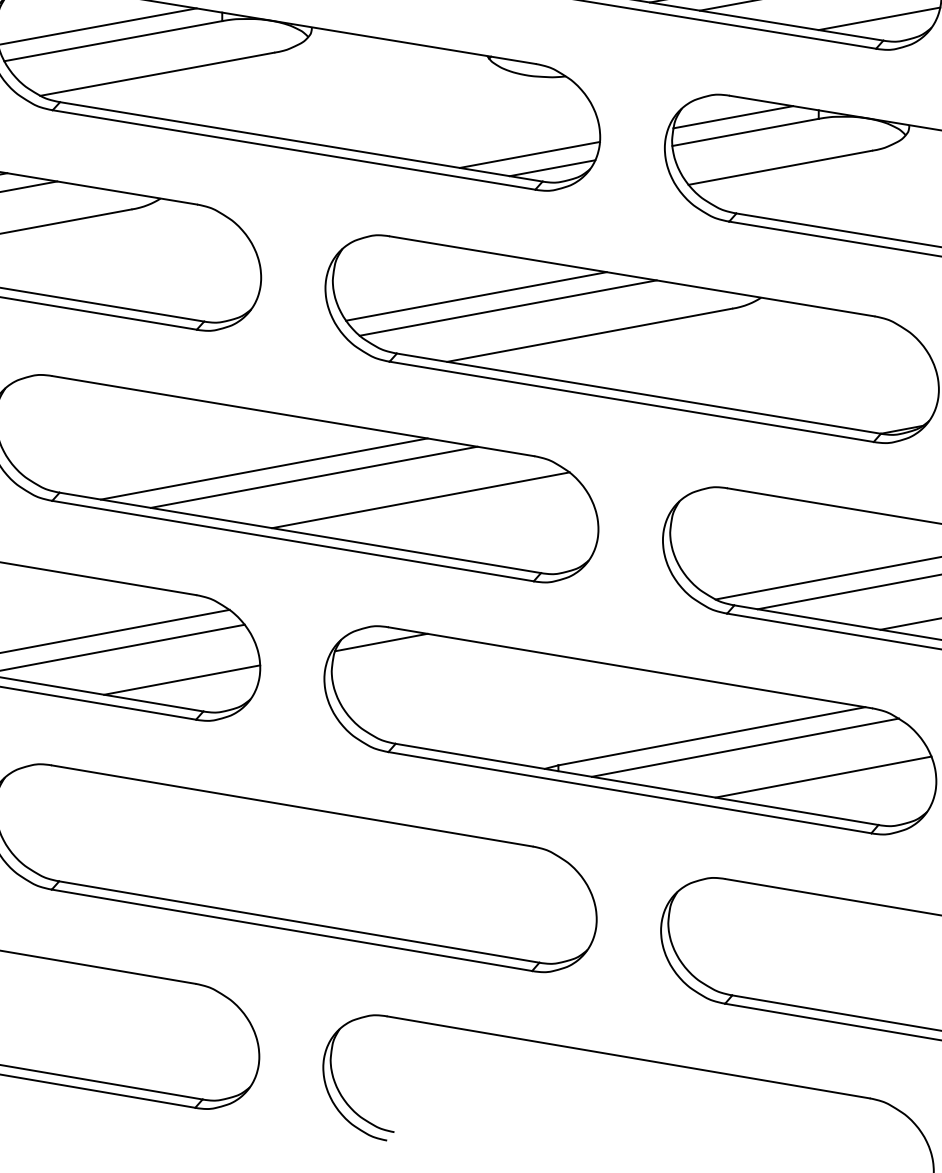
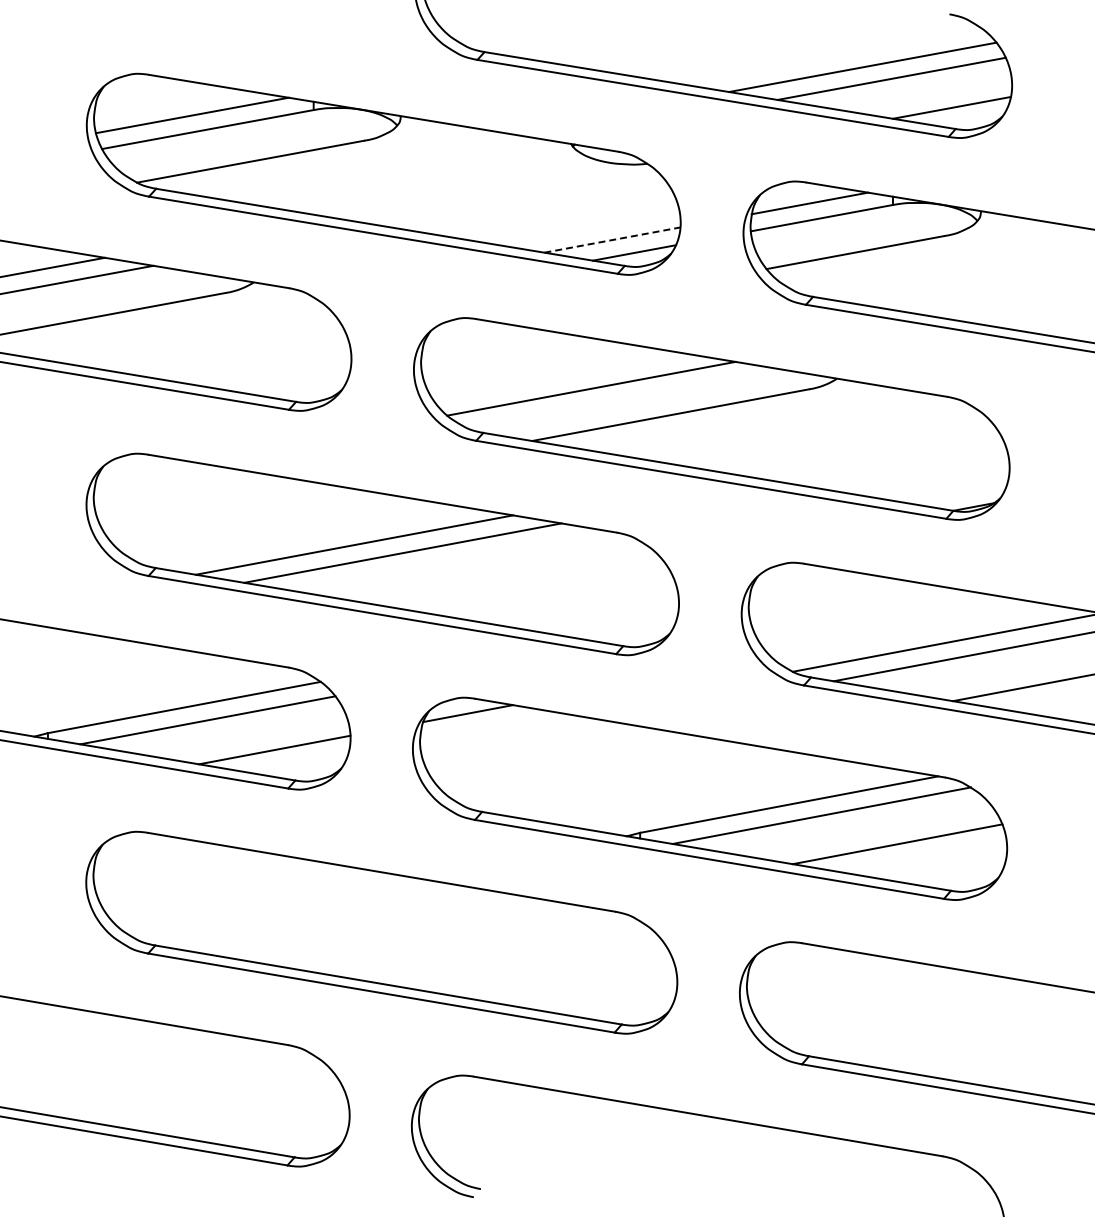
line: (529, 154) -> (612, 239), solid -> dashed
line: (476, 296) -> (560, 377), removed
line: (420, 500) -> (506, 575), removed

